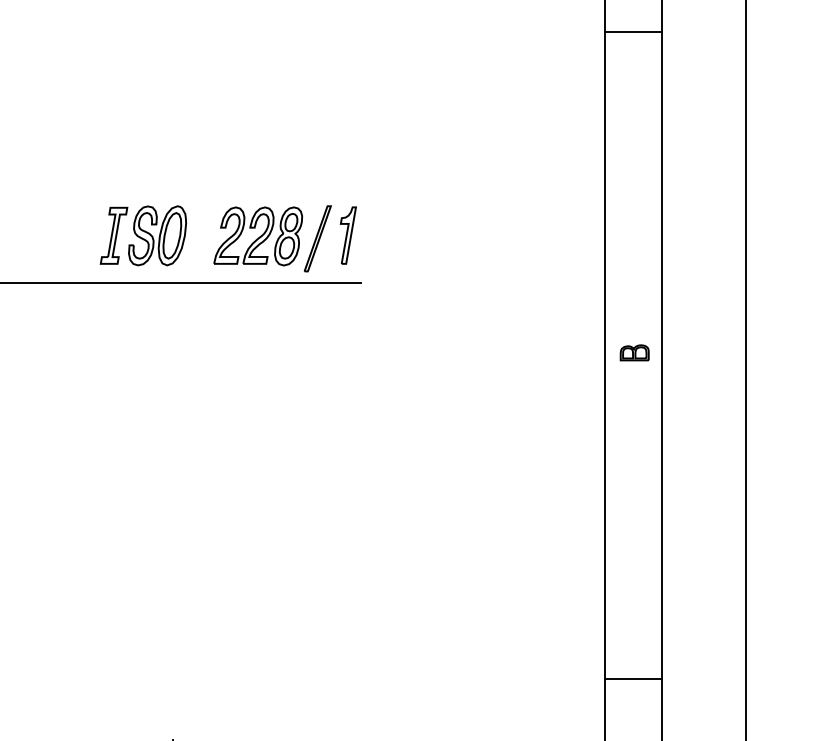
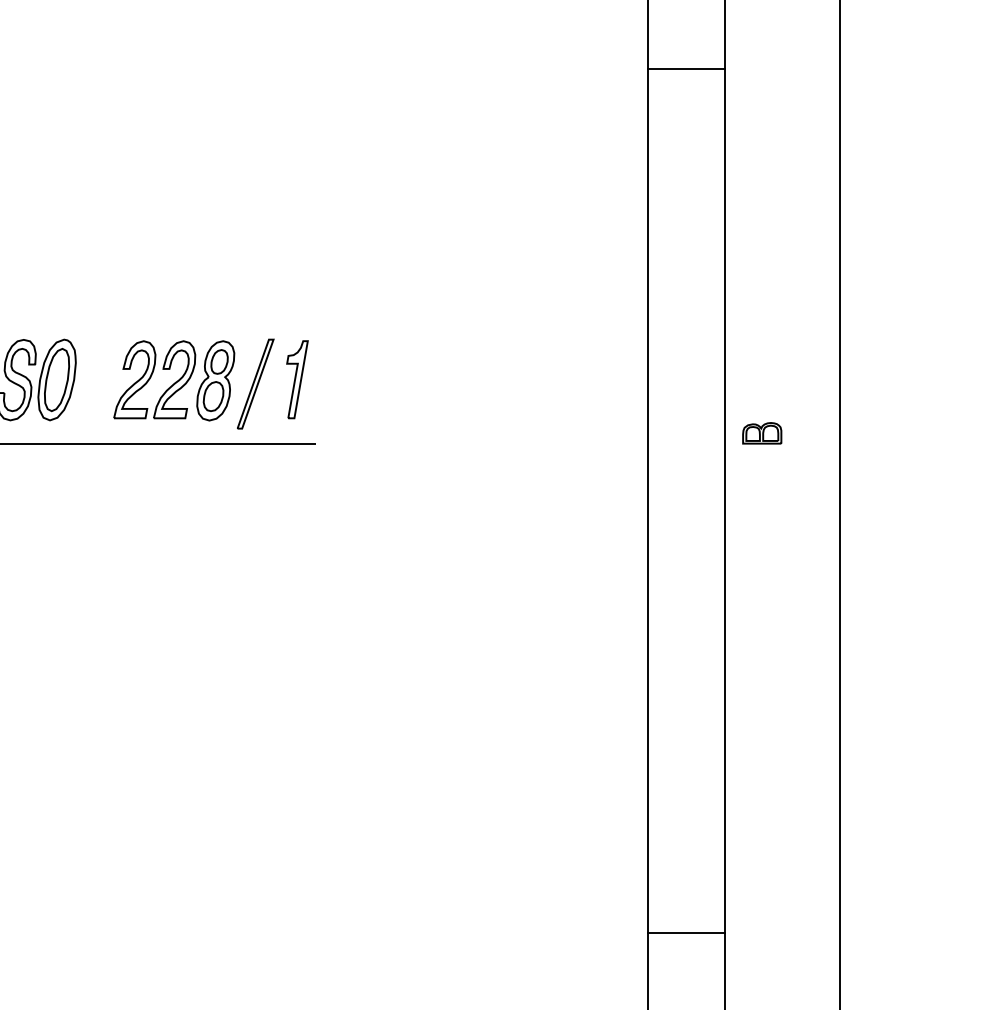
line: (633, 32) -> (686, 69), moved
part: (634, 352) -> (761, 432), moved
line: (633, 679) -> (686, 934), moved

